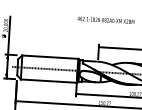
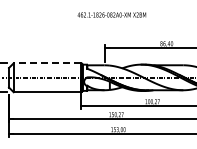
line: (50, 57) -> (47, 63), solid -> dashed

